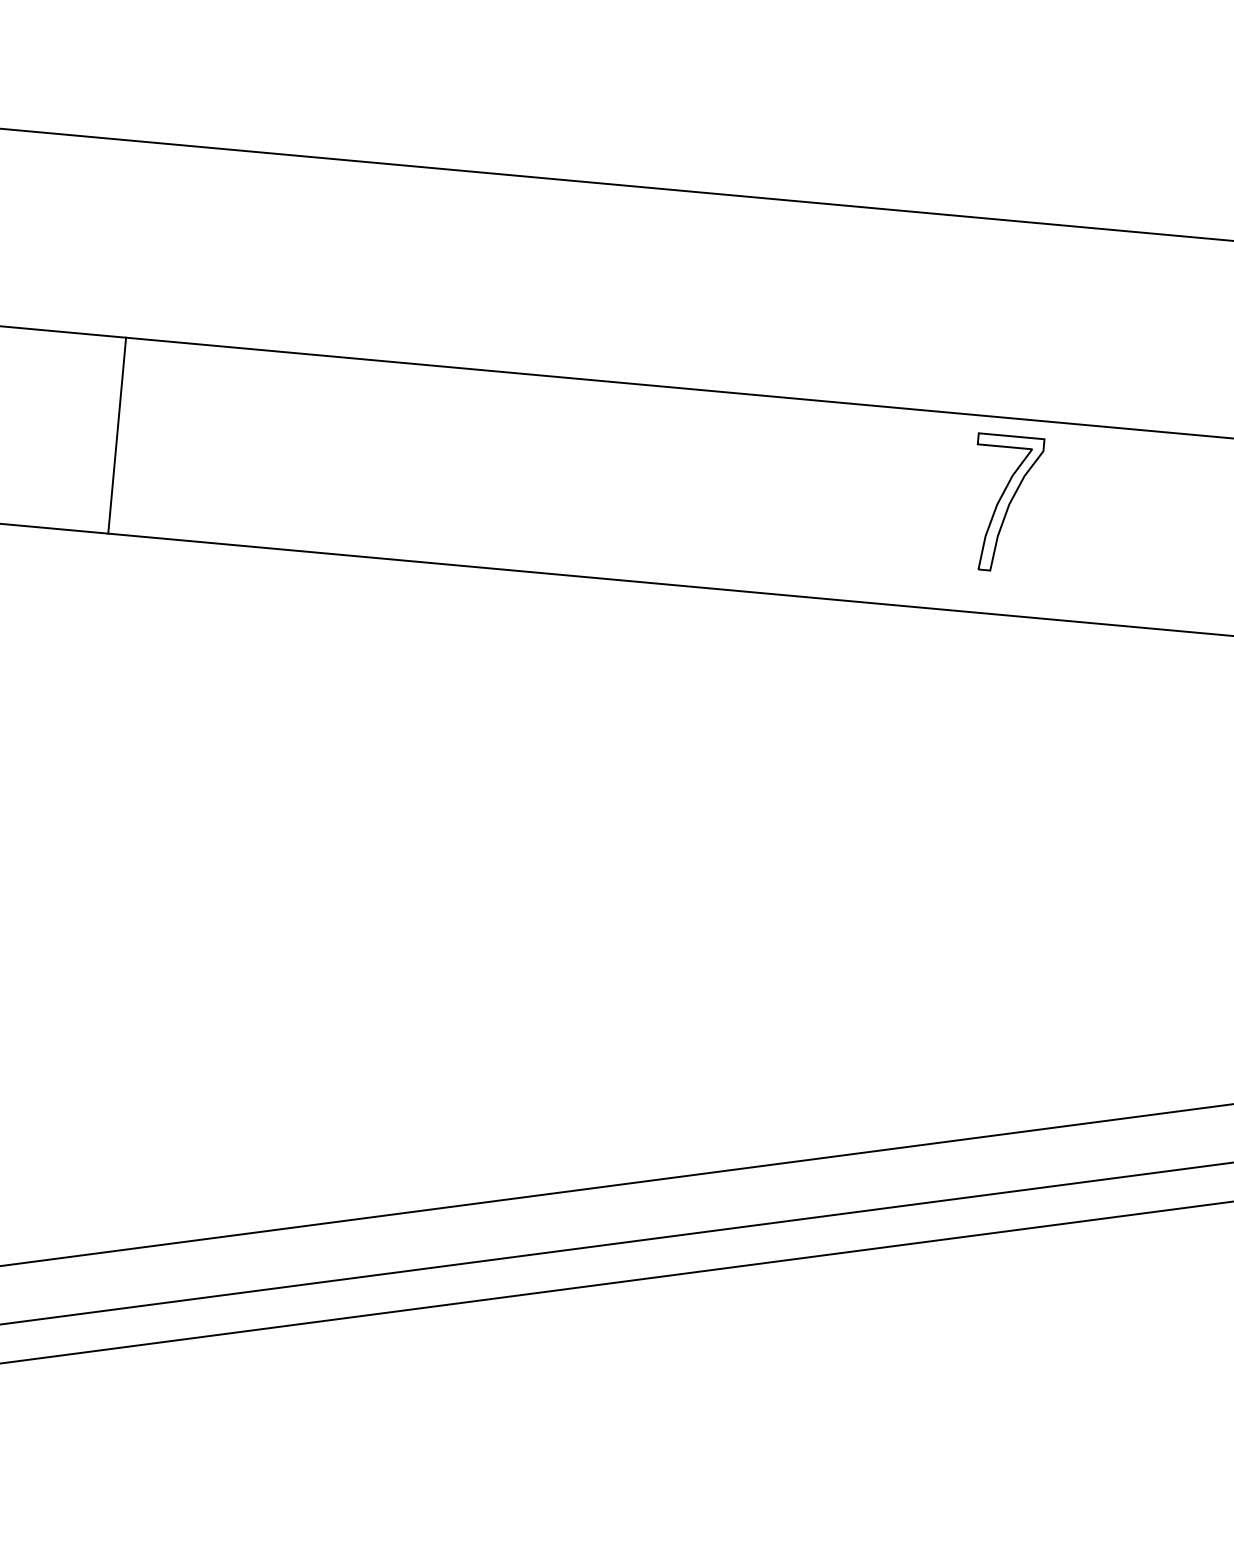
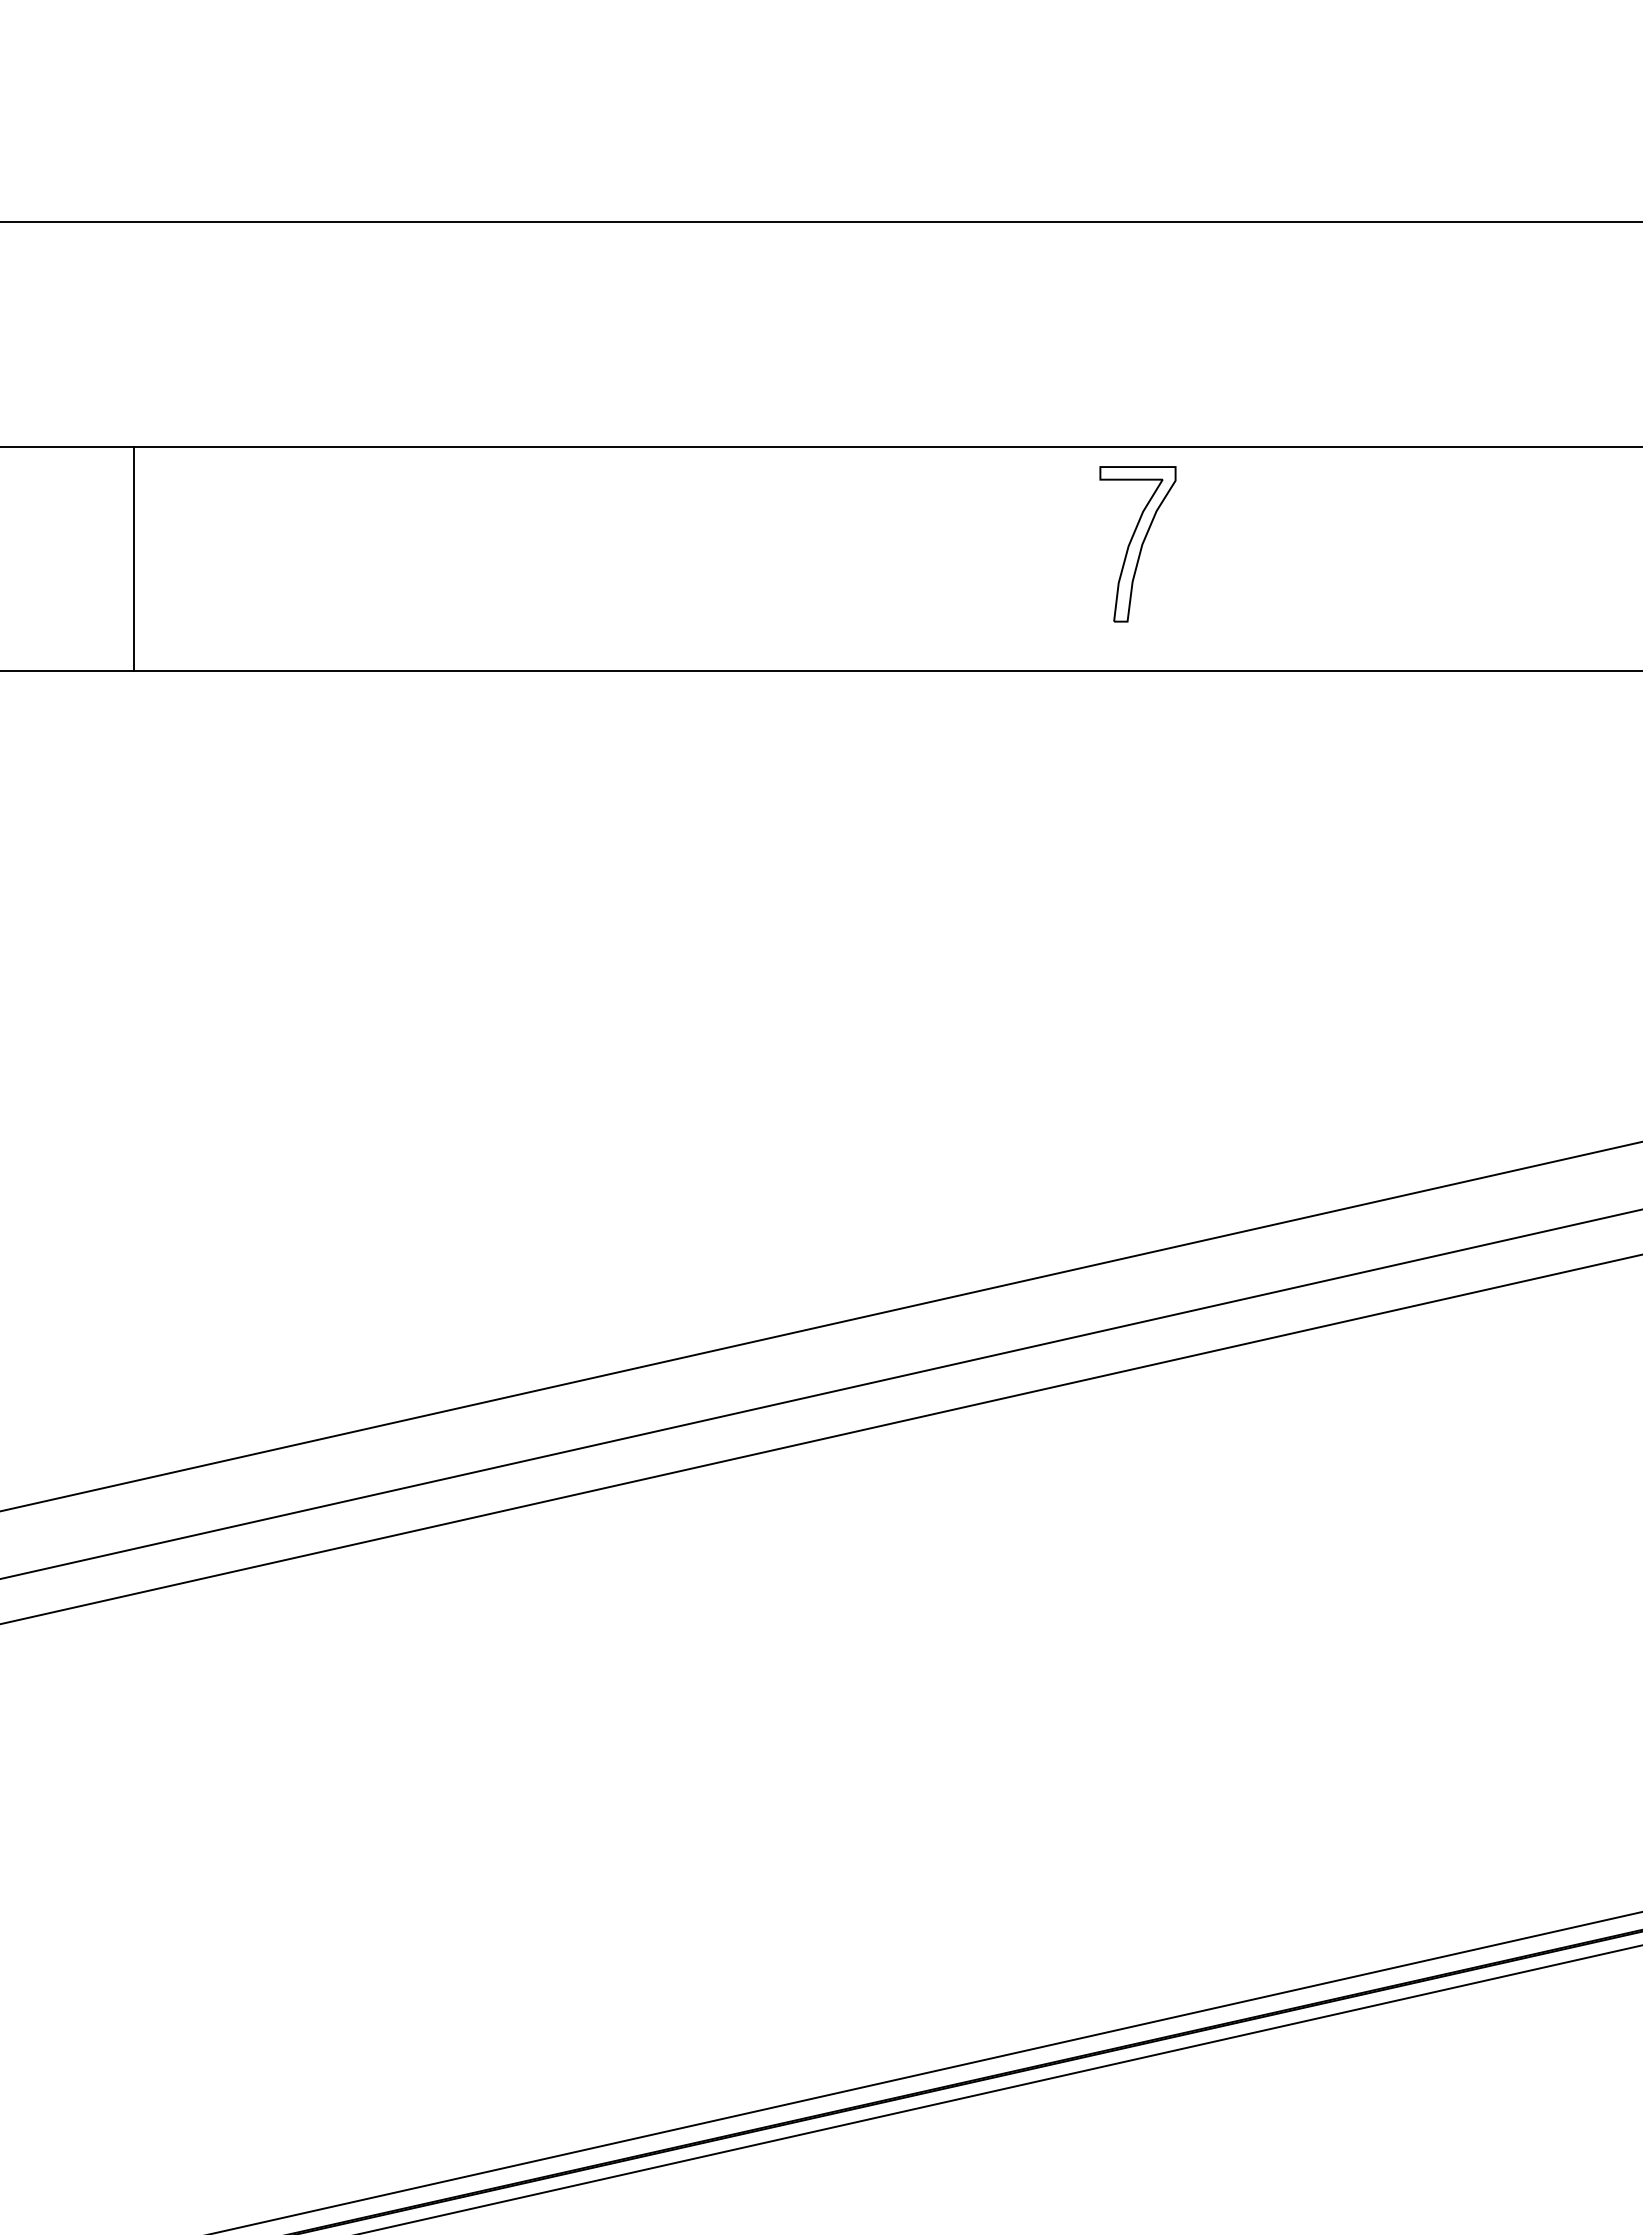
line: (116, 435) -> (133, 558), moved
part: (1005, 503) -> (1137, 544), moved

